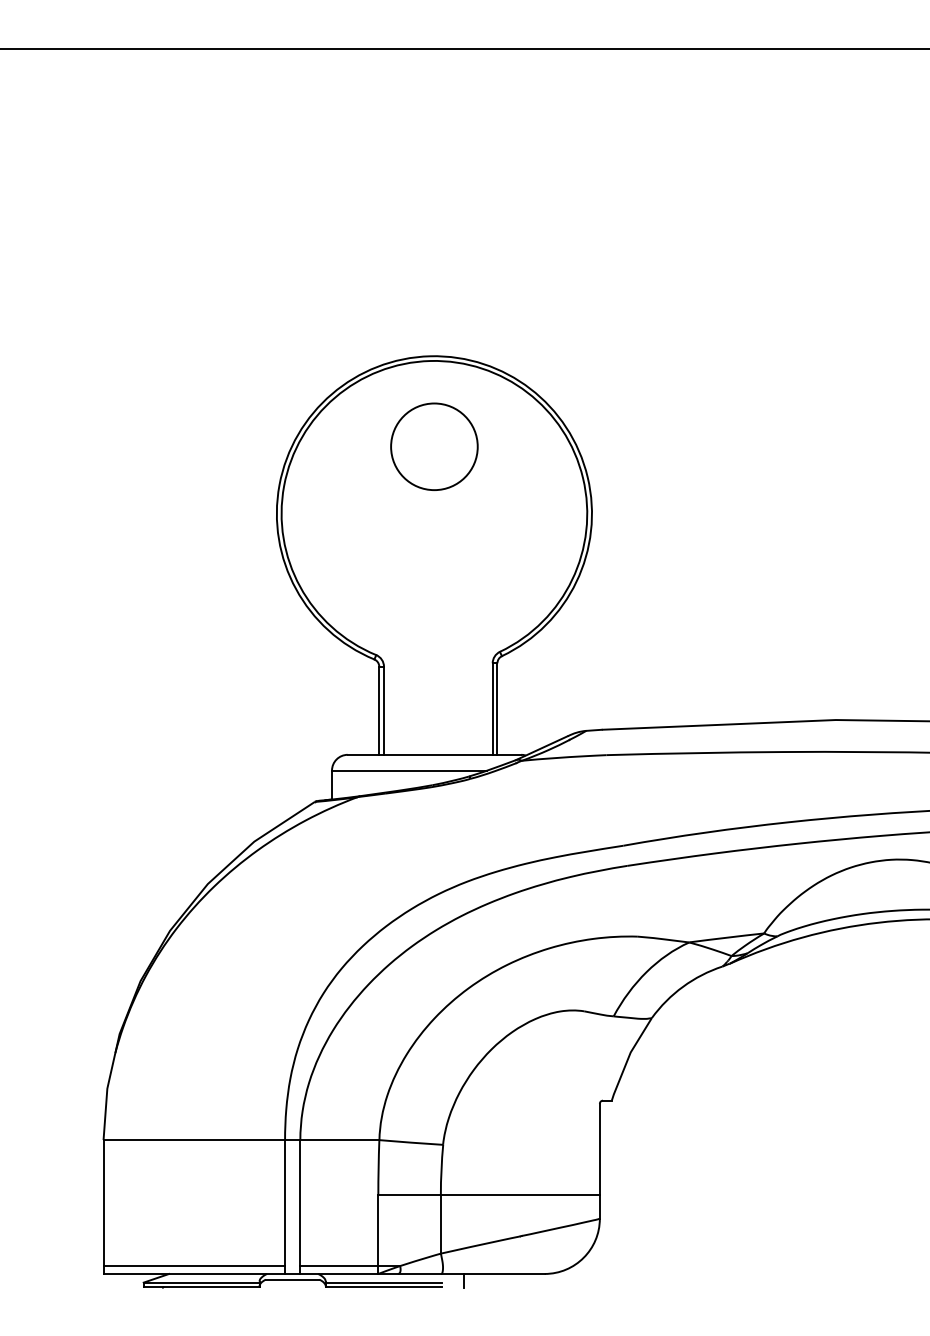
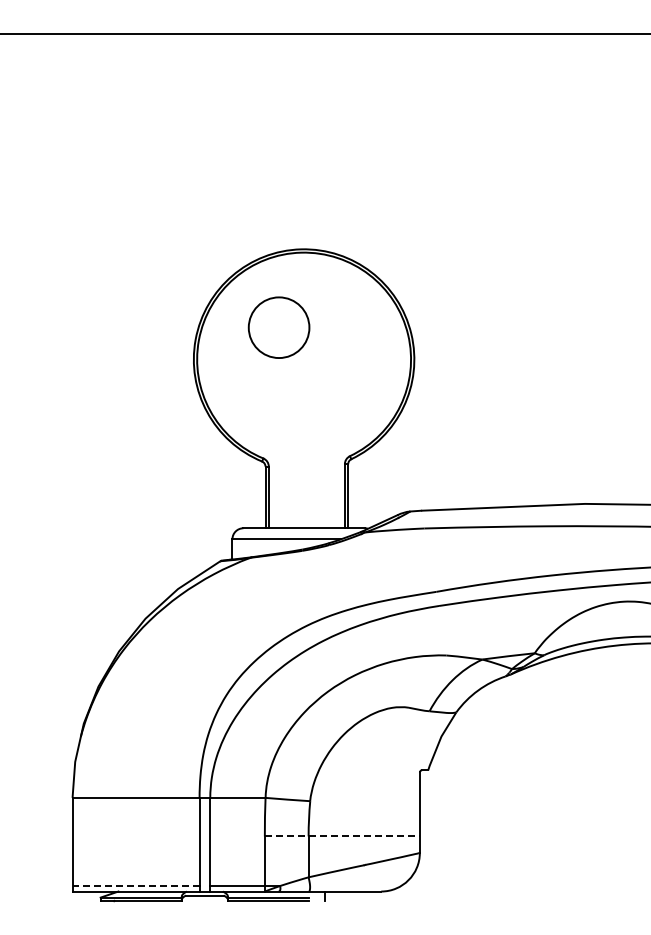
circle: (433, 446) -> (278, 327), moved
line: (489, 1195) -> (342, 836), solid -> dashed
line: (194, 1266) -> (136, 886), solid -> dashed

